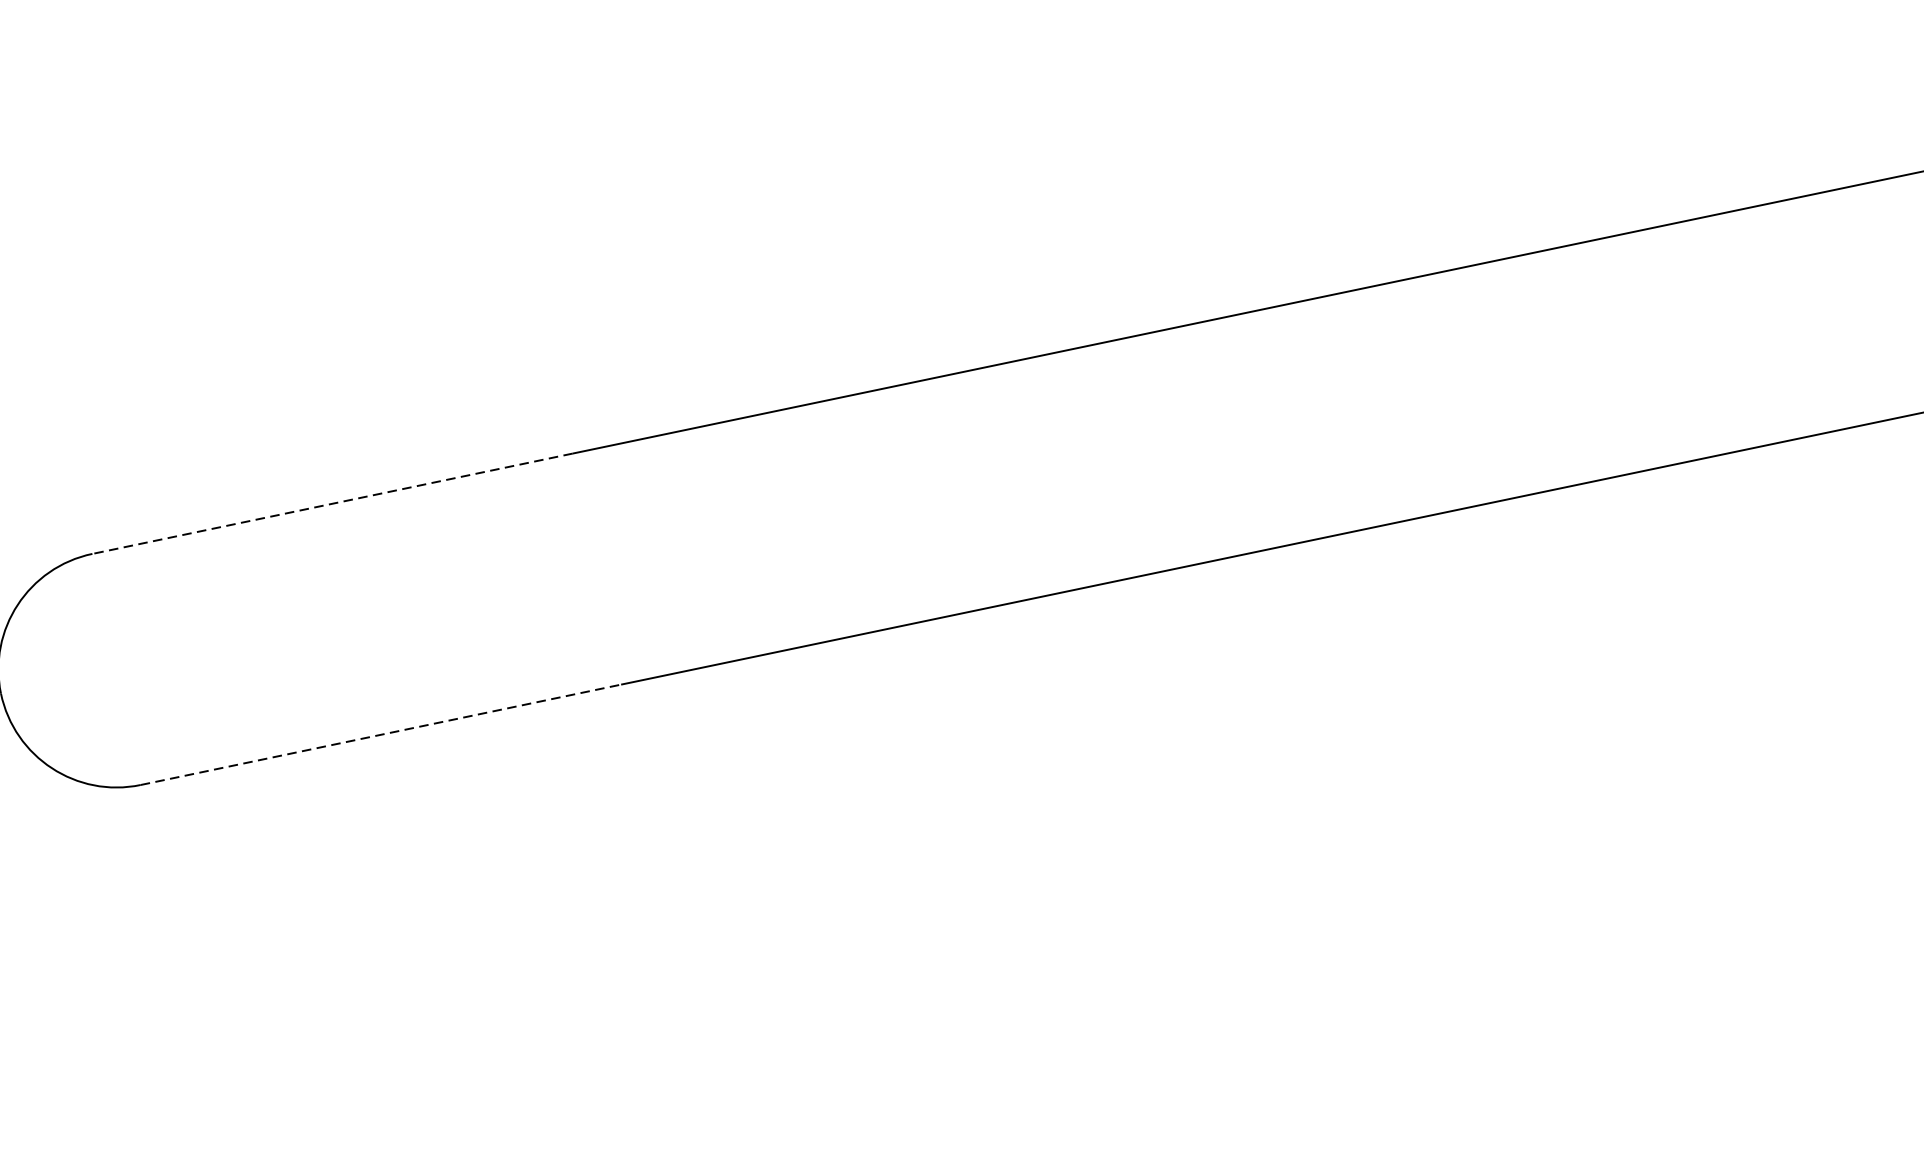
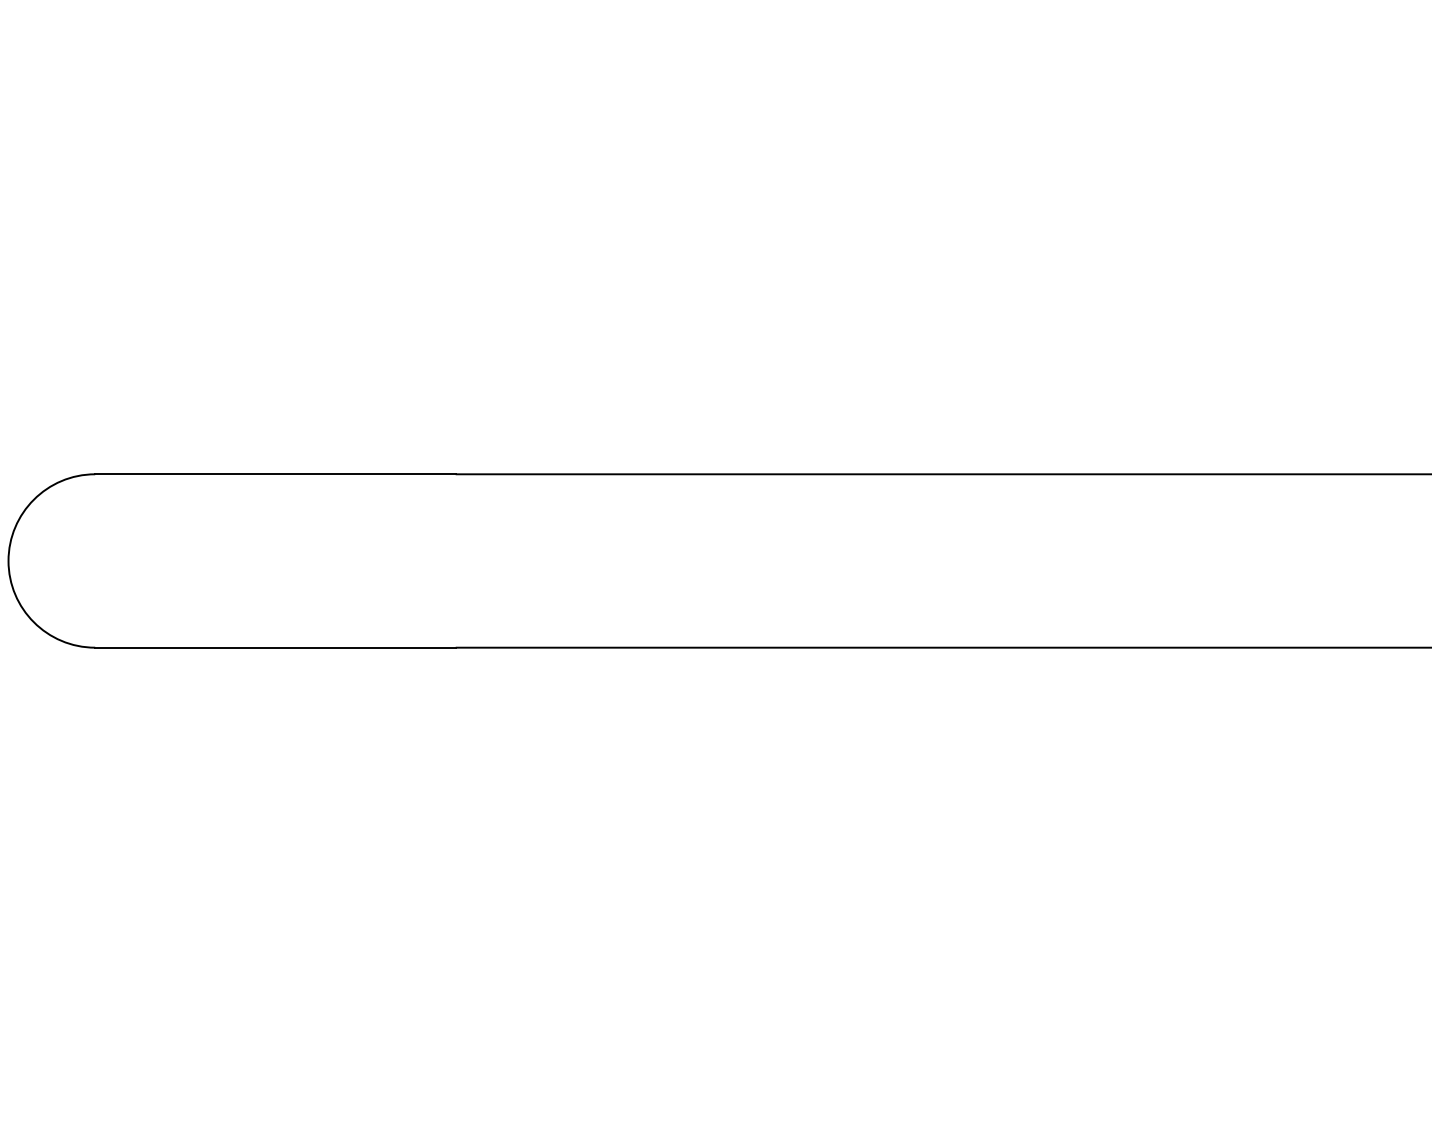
line: (331, 504) -> (274, 474), dashed -> solid
line: (380, 734) -> (275, 647), dashed -> solid

